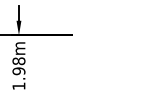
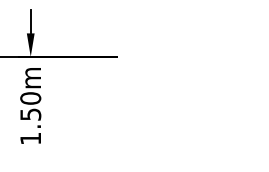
text: (18, 66) -> (29, 106), 1.98m -> 1.50m

